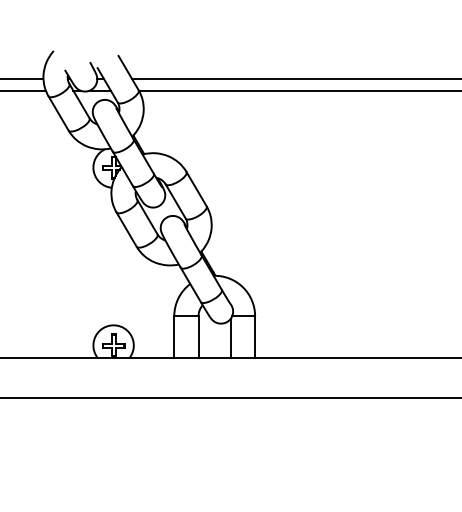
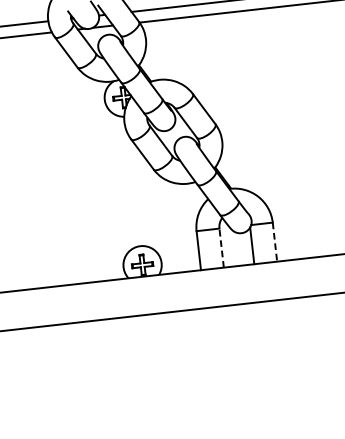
line: (198, 336) -> (221, 247), solid -> dashed
line: (255, 336) -> (275, 241), solid -> dashed

